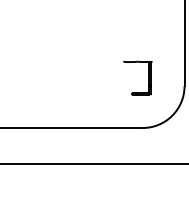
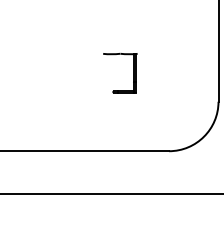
part: (149, 78) -> (133, 73), moved

